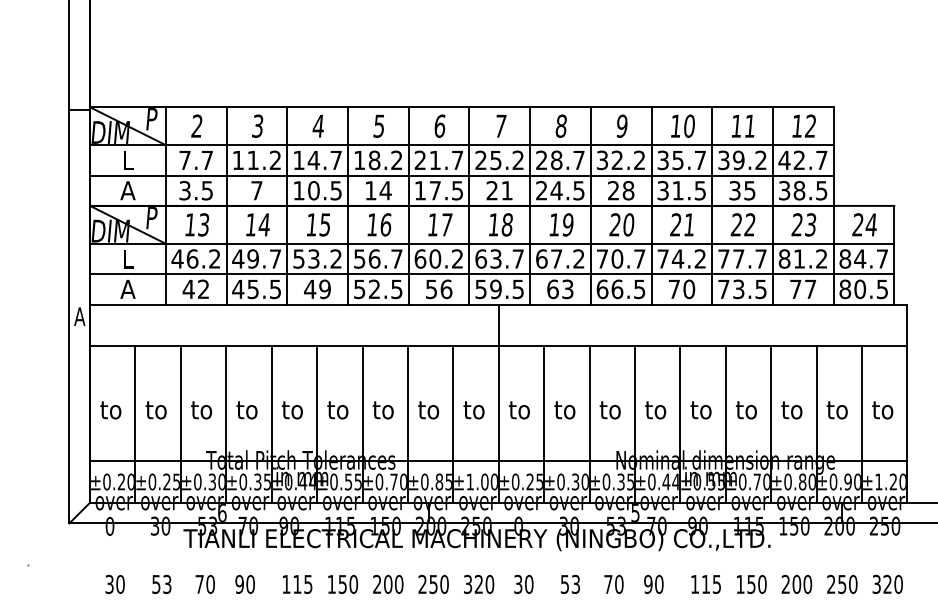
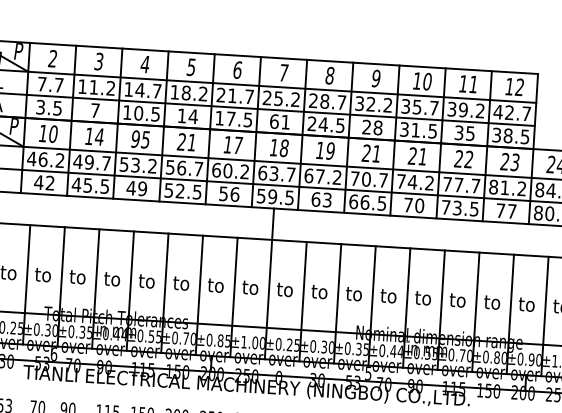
text: (492, 190) -> (274, 121), 21 -> 61
text: (203, 224) -> (53, 133), 13 -> 10
text: (311, 224) -> (135, 138), 15 -> 95
text: (378, 224) -> (186, 142), 16 -> 21
text: (628, 224) -> (376, 153), 20 -> 21

